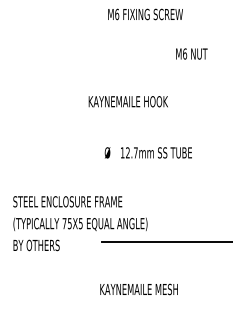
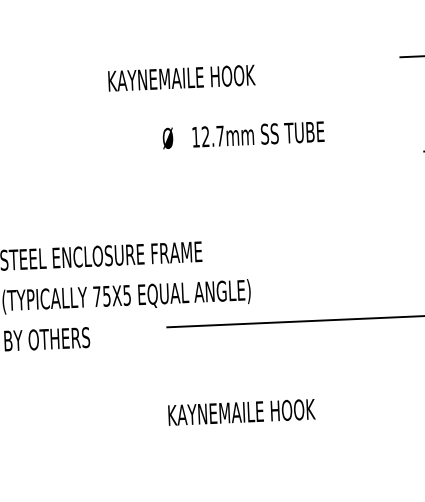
text: (127, 101) -> (180, 77), moved
text: (147, 152) -> (241, 134), moved
text: (167, 289) -> (292, 410), KAYNEMAILE MESH -> KAYNEMAILE HOOK

